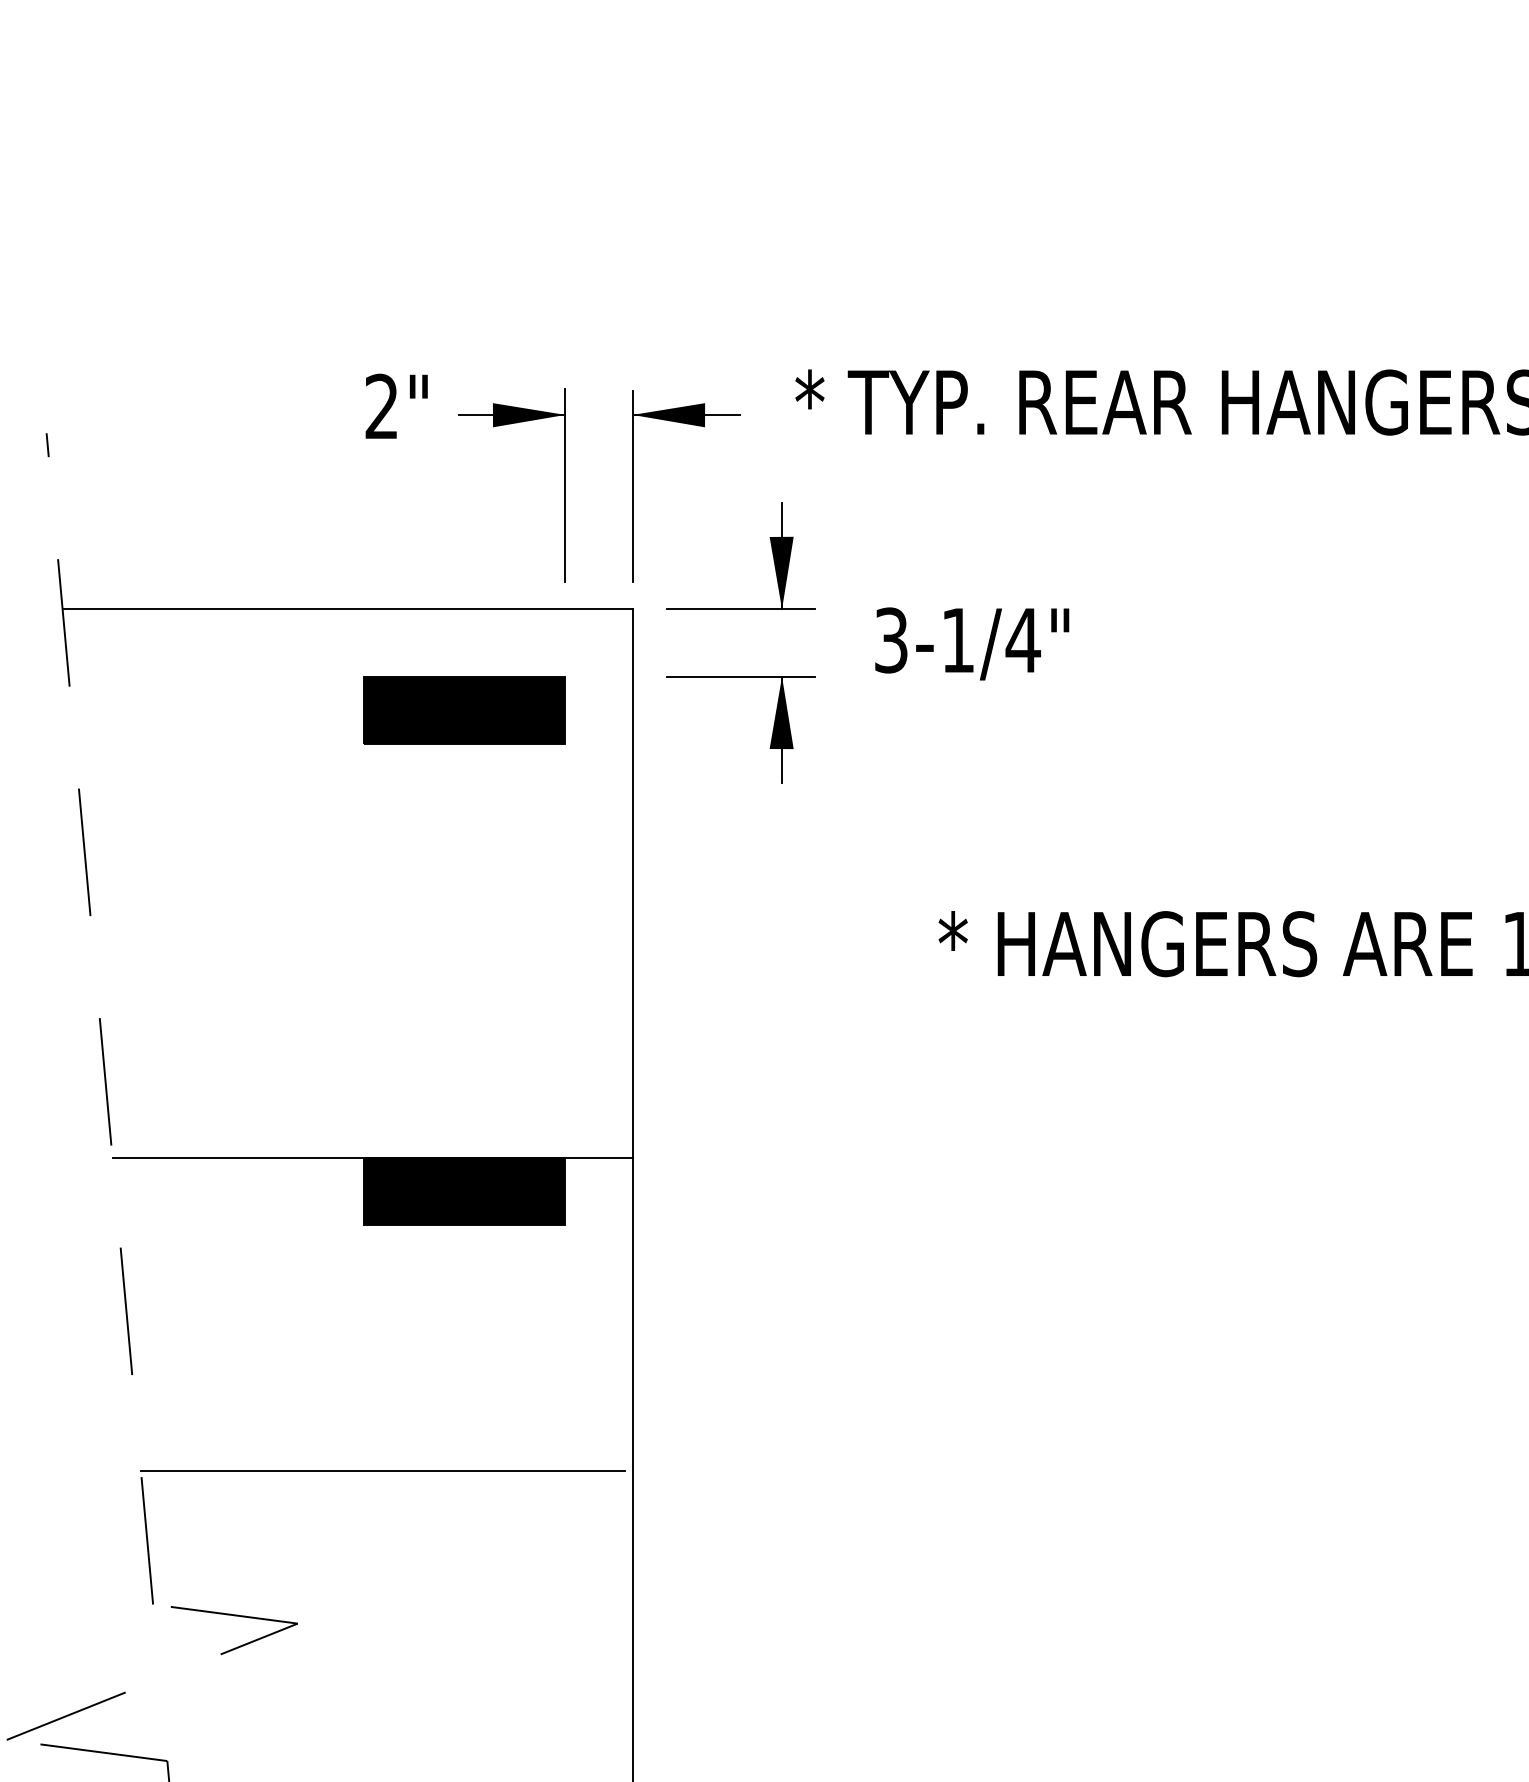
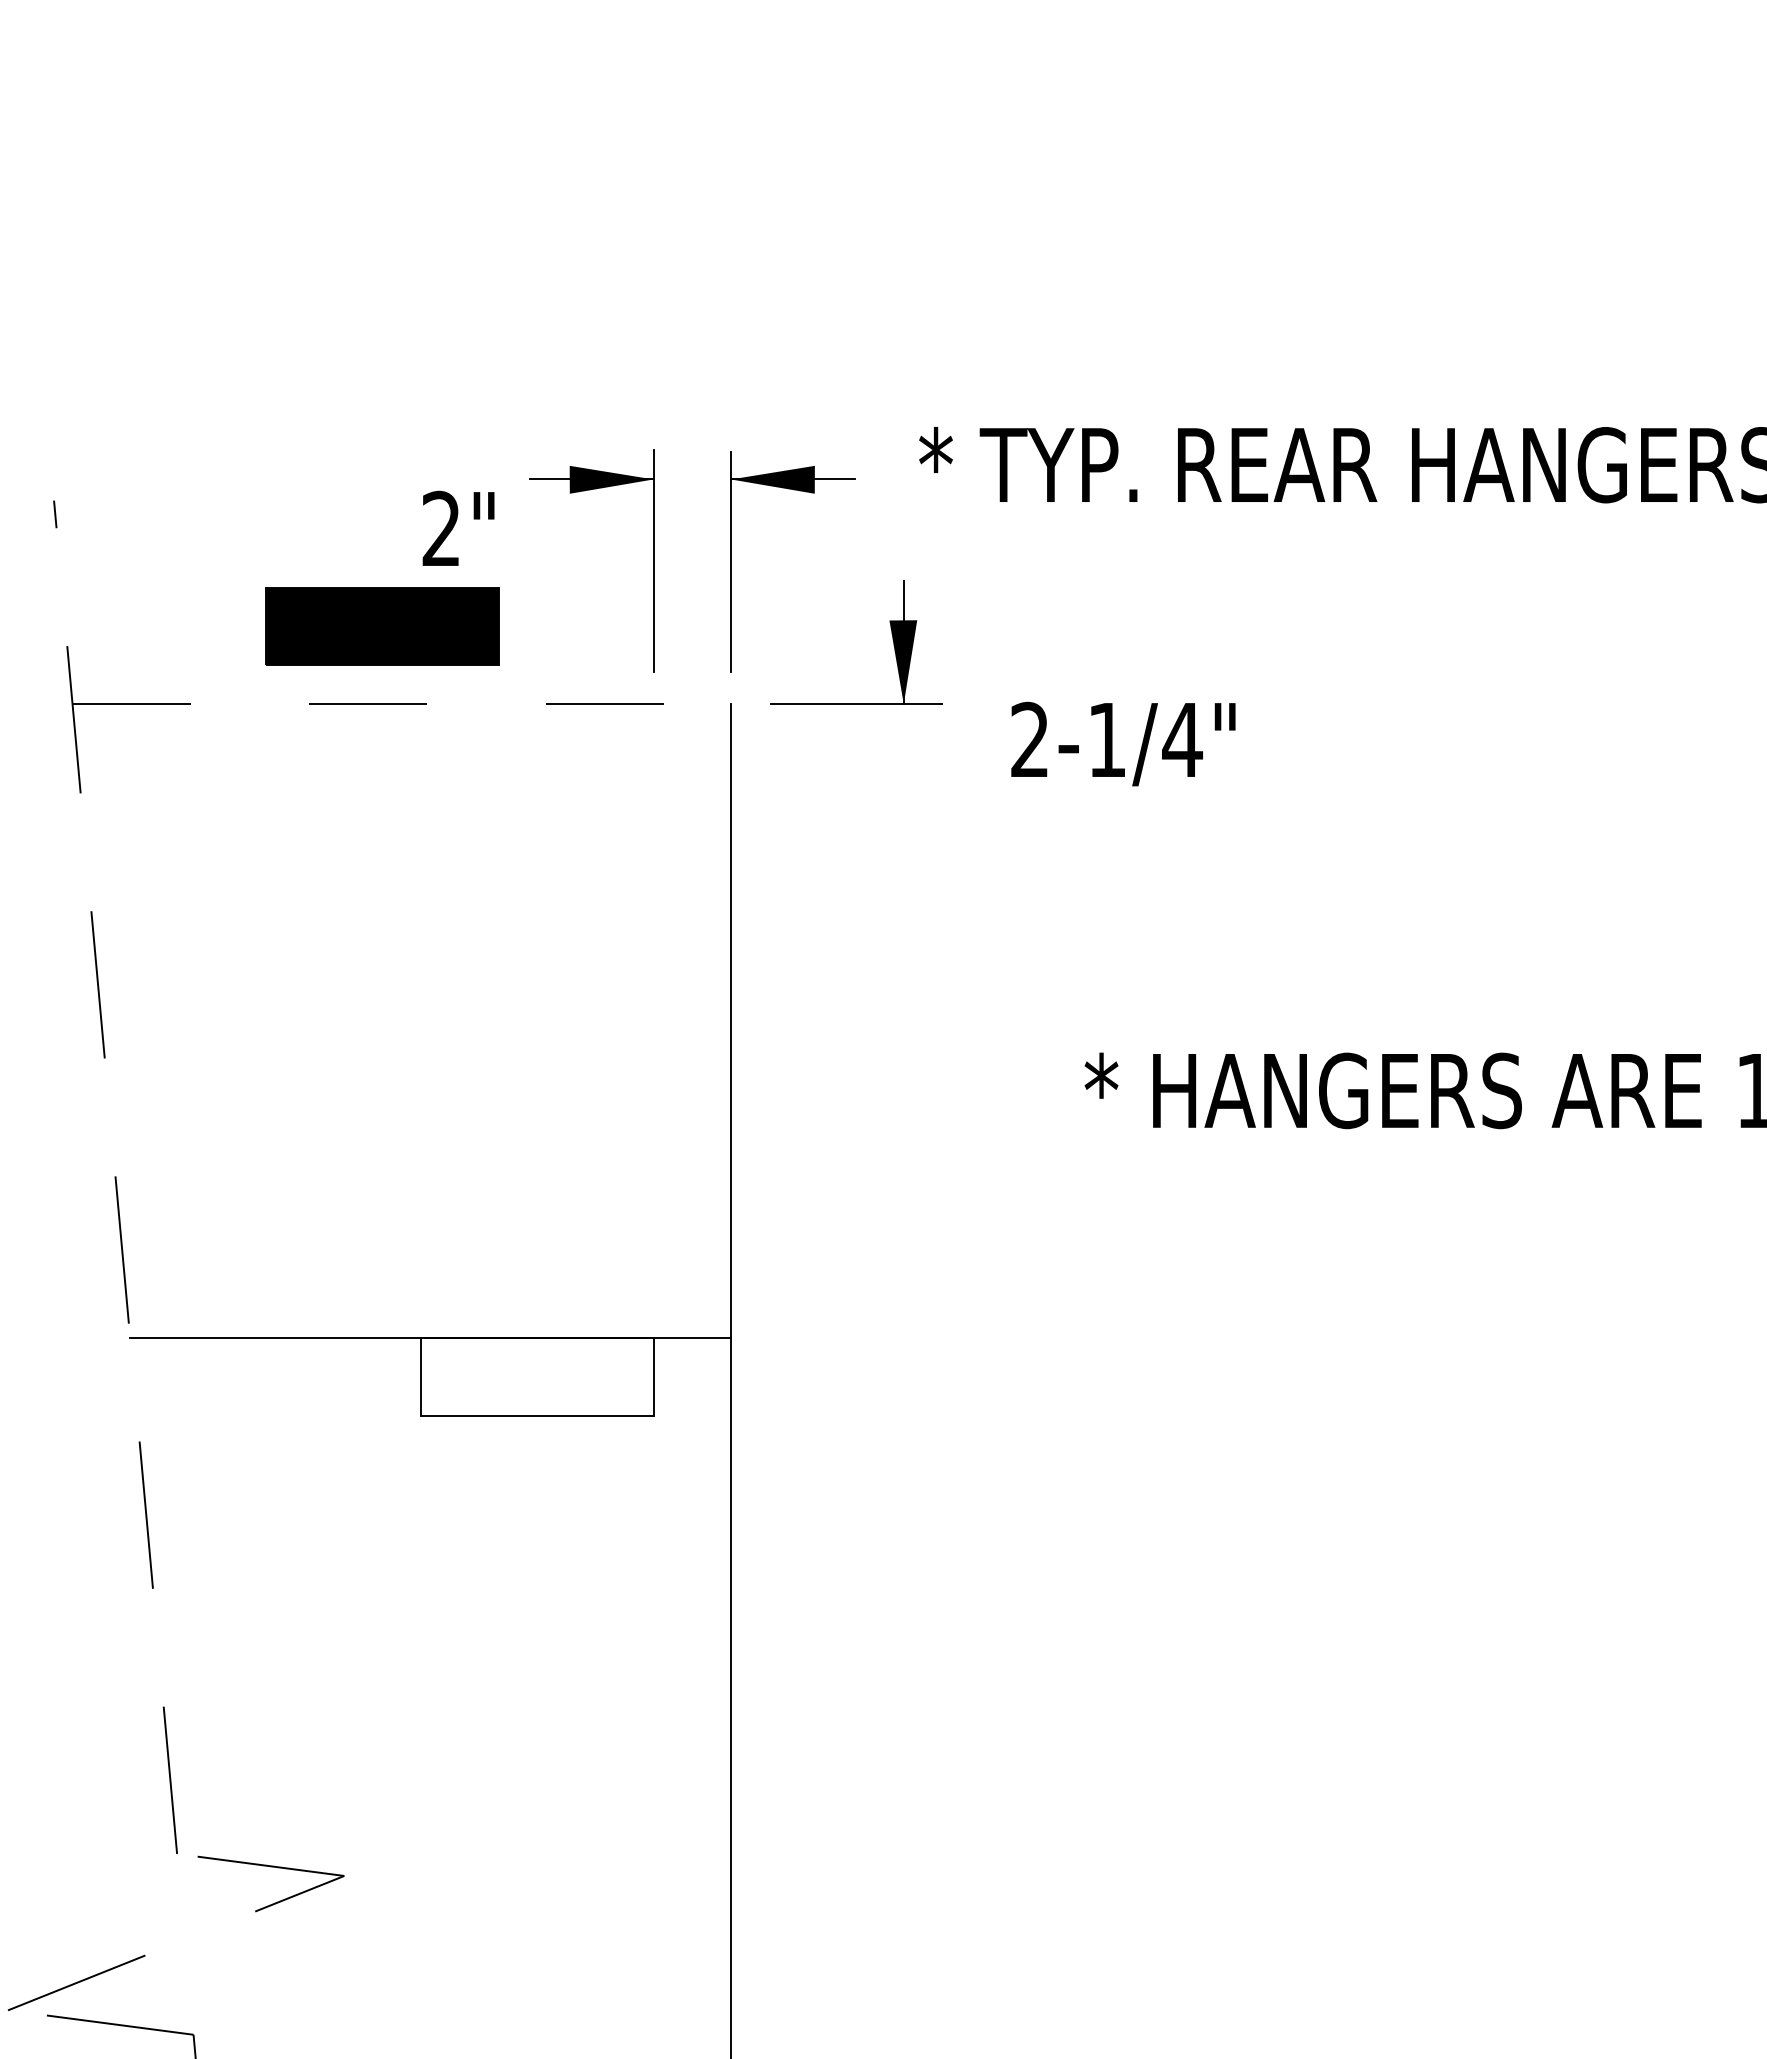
text: (396, 405) -> (458, 527), moved
line: (348, 609) -> (402, 704), solid -> dashed
text: (890, 640) -> (1029, 739), 3-1/4" -> 2-1/4"
part: (465, 710) -> (382, 626), moved
part: (771, 736) -> (891, 851), removed
fill: (464, 1191) -> (536, 1376), removed
line: (382, 1471) -> (442, 1700), removed

